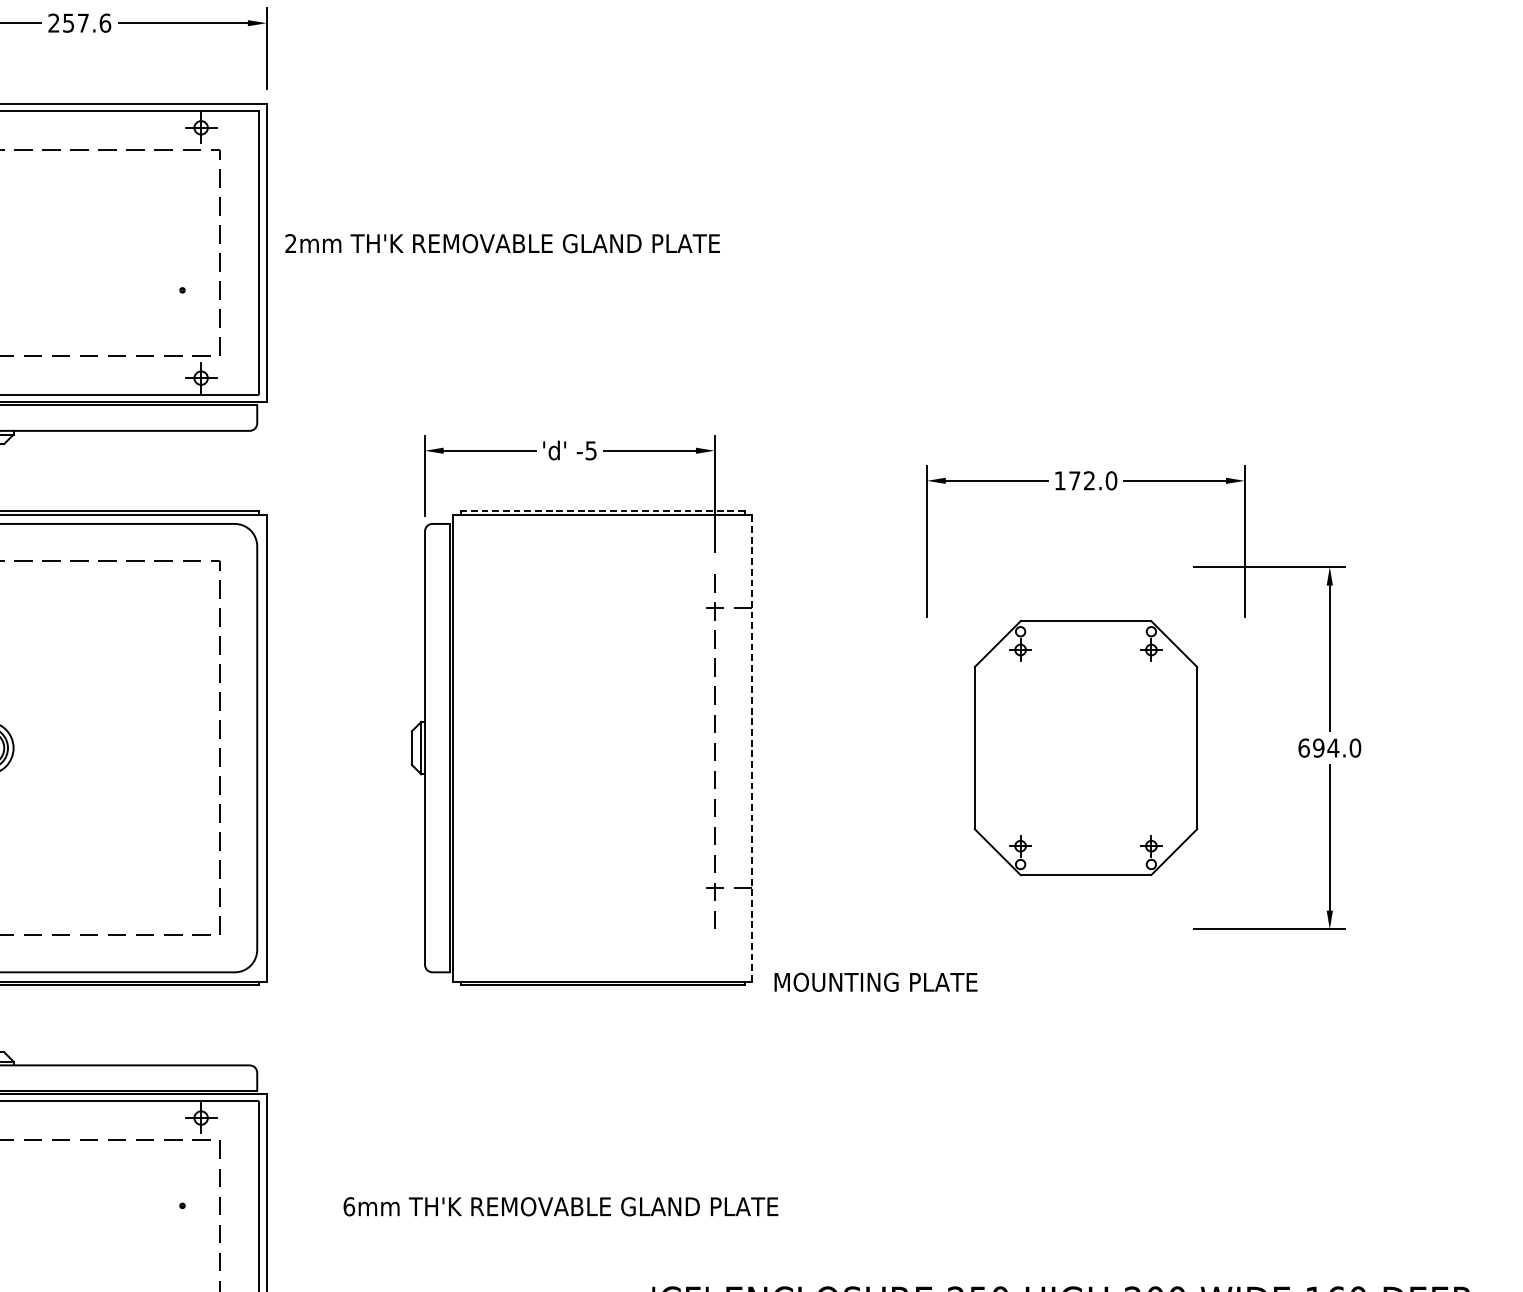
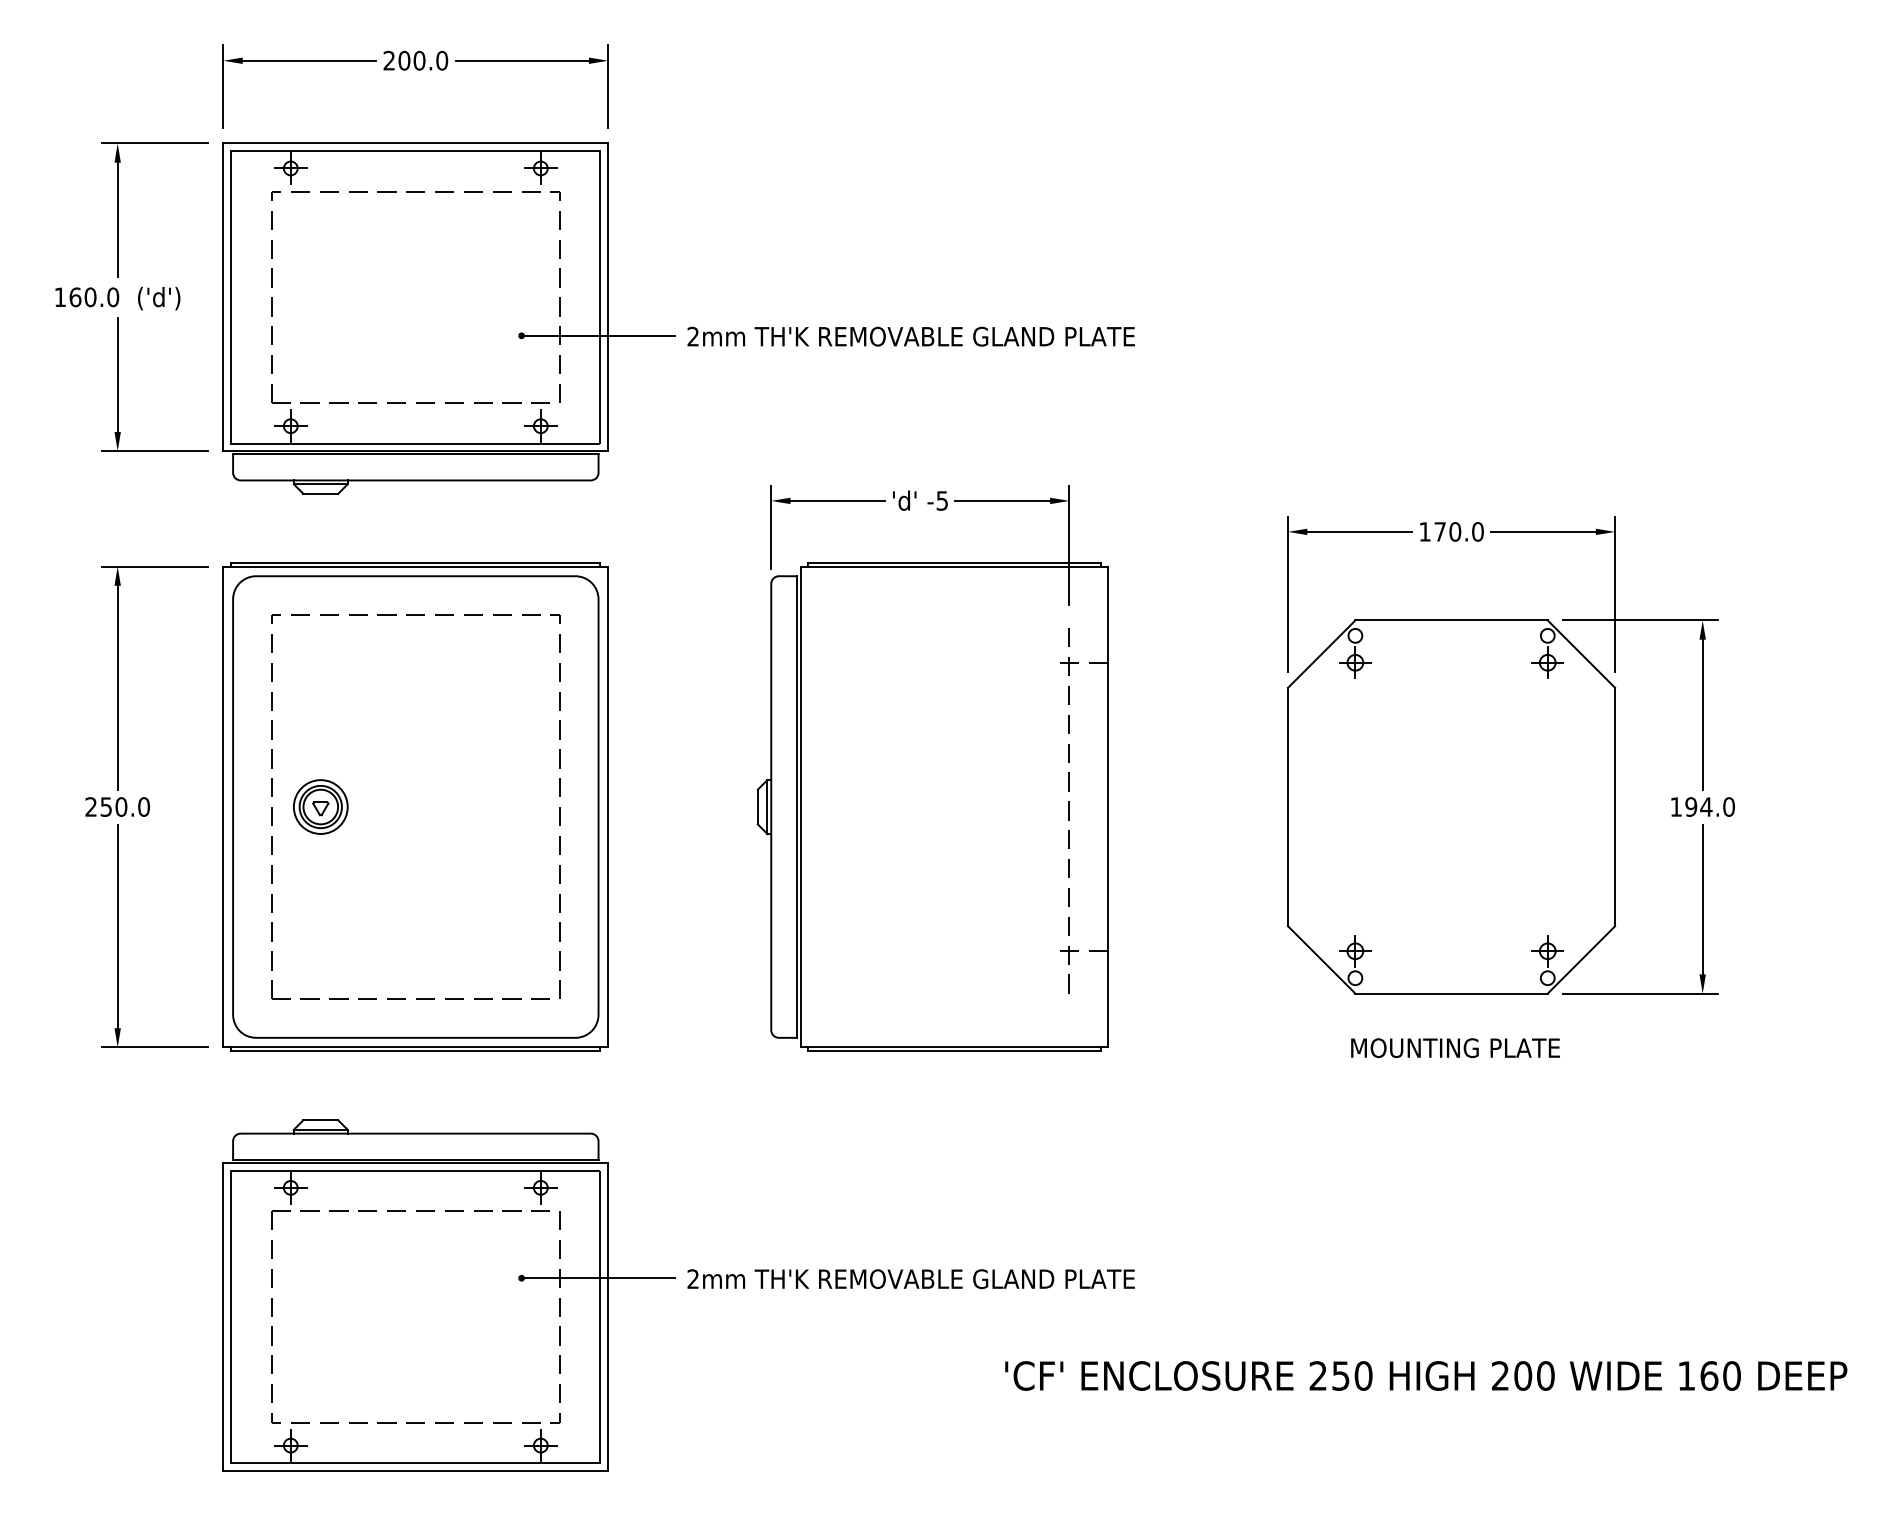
text: (87, 22) -> (423, 60), 257.6 -> 200.0
text: (501, 243) -> (910, 336), moved
line: (257, 290) -> (598, 335), added
text: (1089, 480) -> (1455, 531), 172.0 -> 170.0
line: (602, 510) -> (953, 562), dashed -> solid
line: (752, 747) -> (1108, 806), dashed -> solid
part: (1085, 747) -> (1451, 806), size x1.43
text: (1304, 747) -> (1676, 806), 694.0 -> 194.0
text: (875, 982) -> (1455, 1048), moved
line: (257, 1206) -> (598, 1278), added
text: (349, 1207) -> (693, 1279), 6mm -> 2mm

